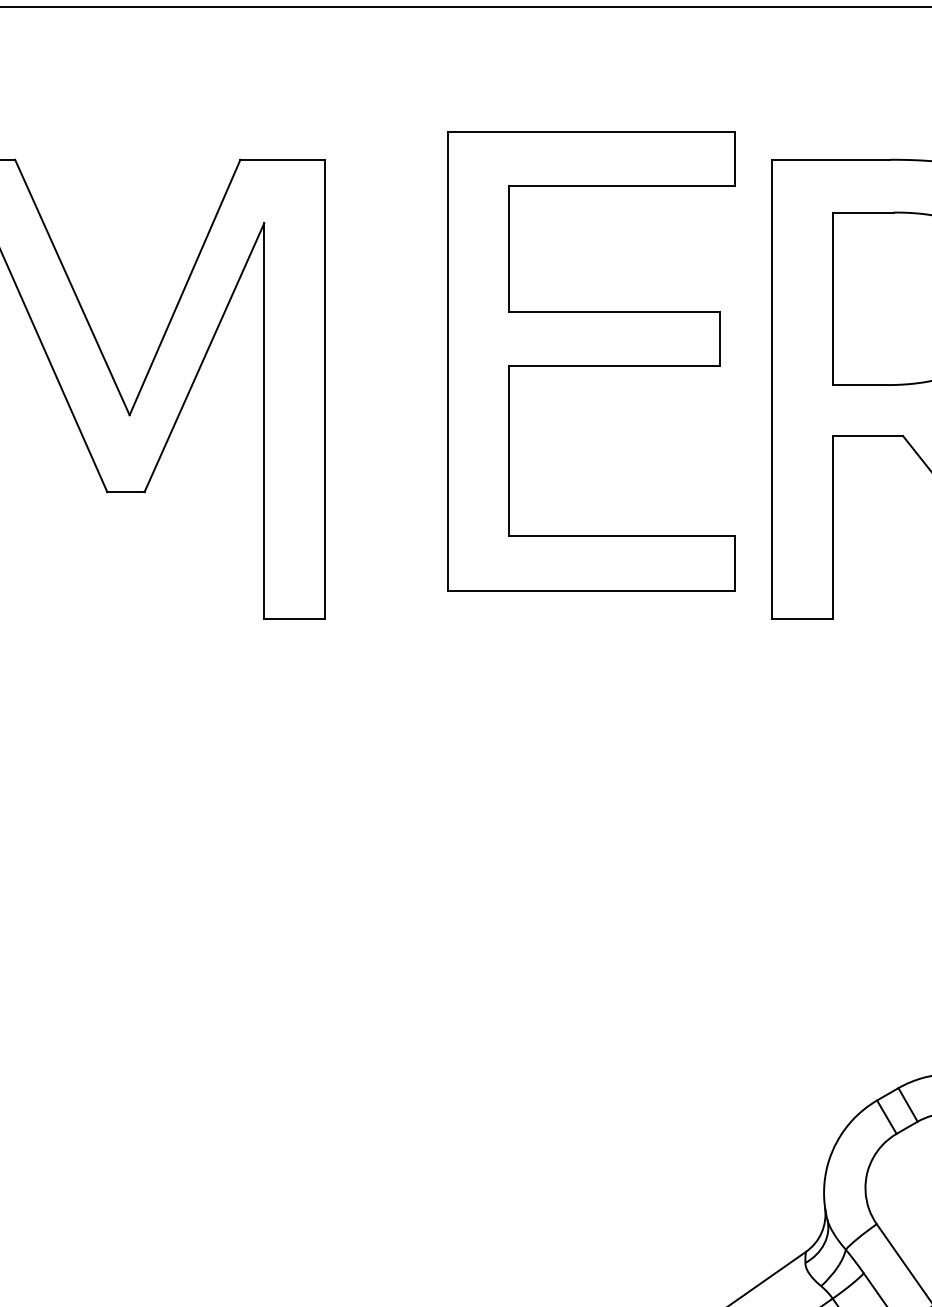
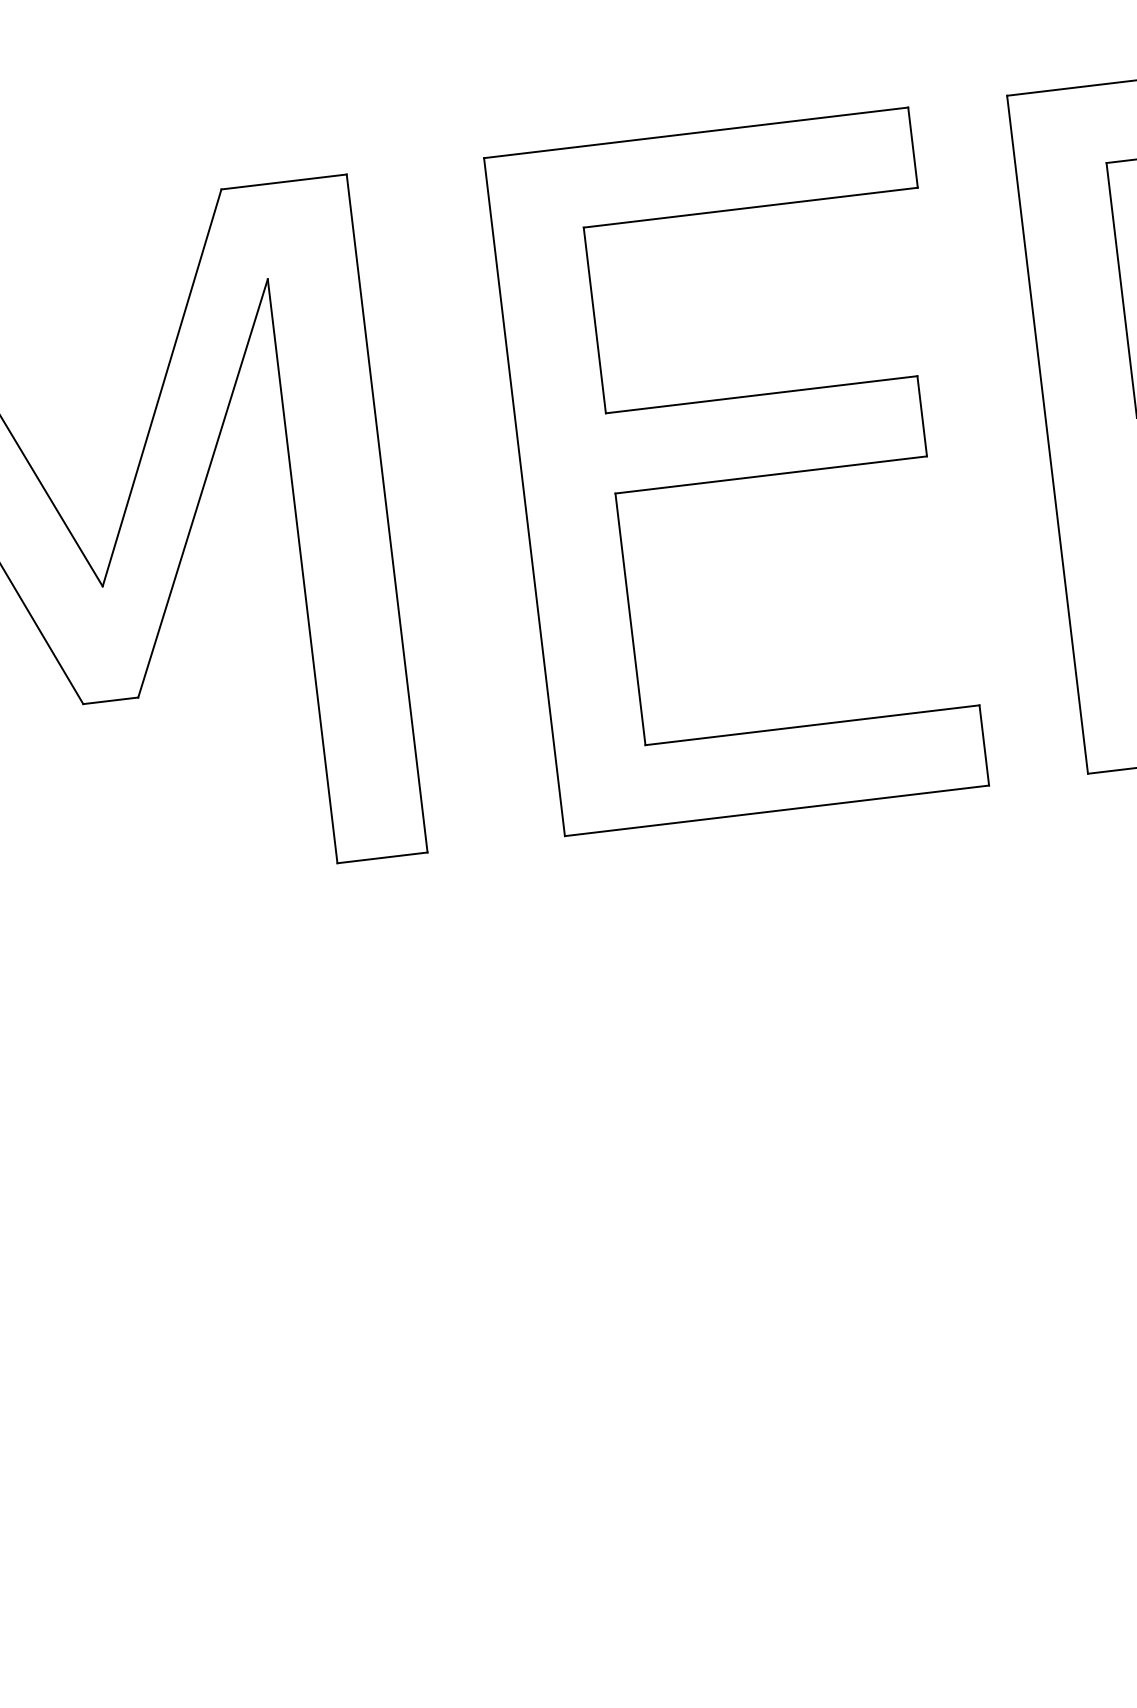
part: (591, 361) -> (736, 472), moved

